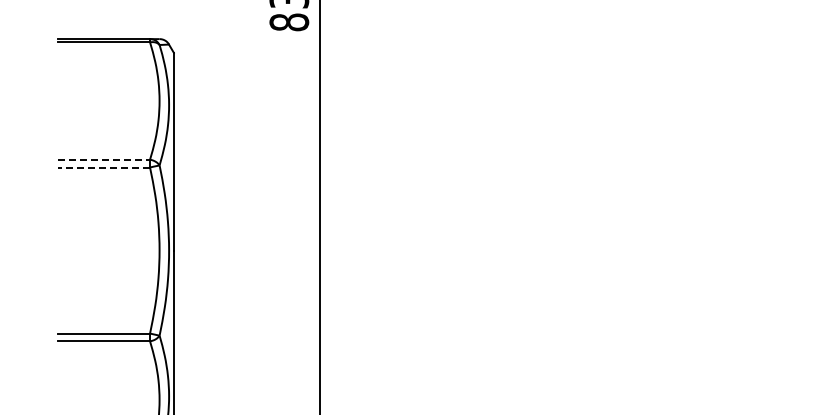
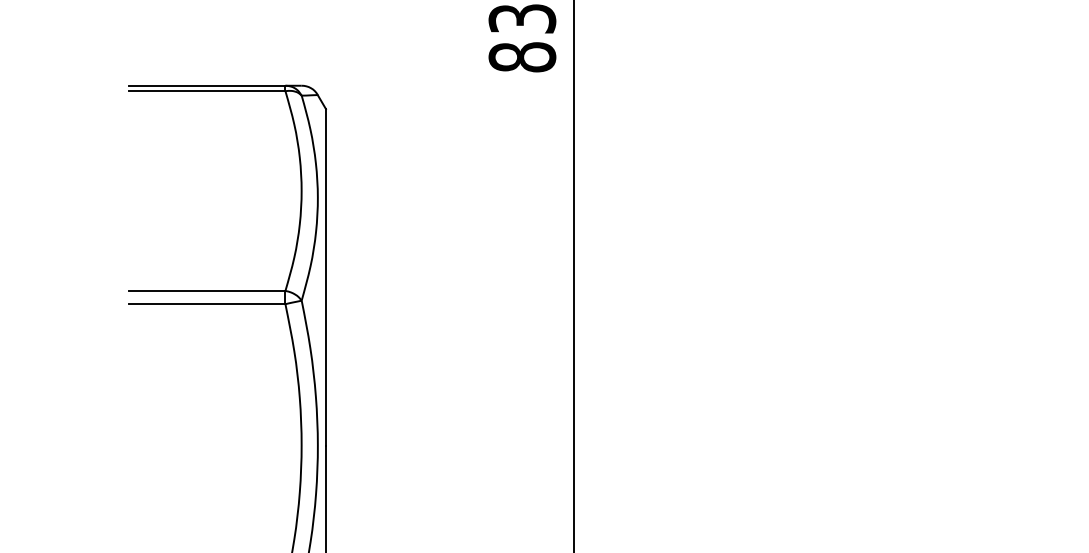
line: (104, 159) -> (207, 290), dashed -> solid
line: (103, 167) -> (206, 304), dashed -> solid

